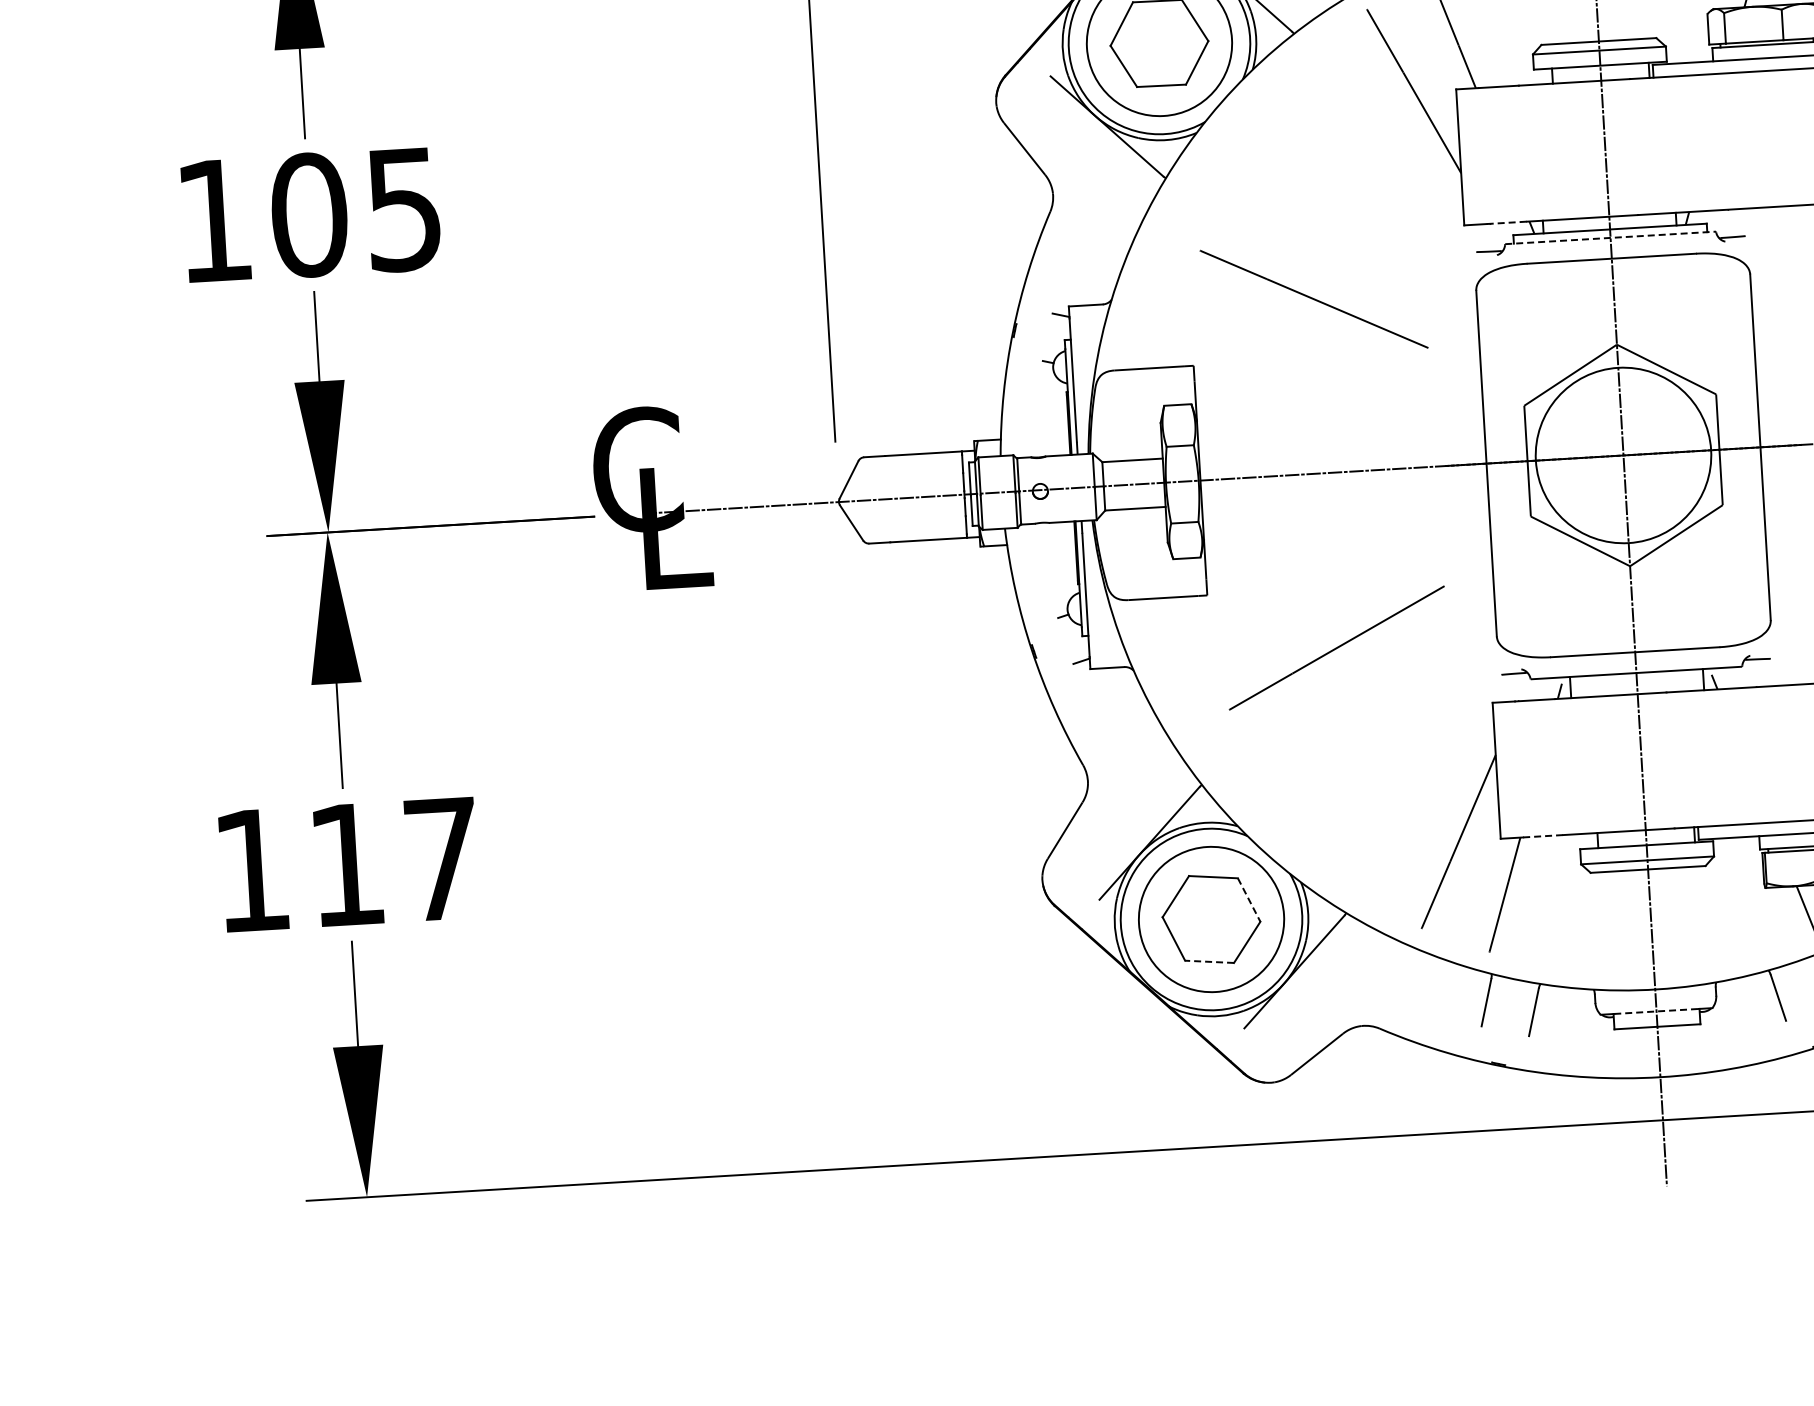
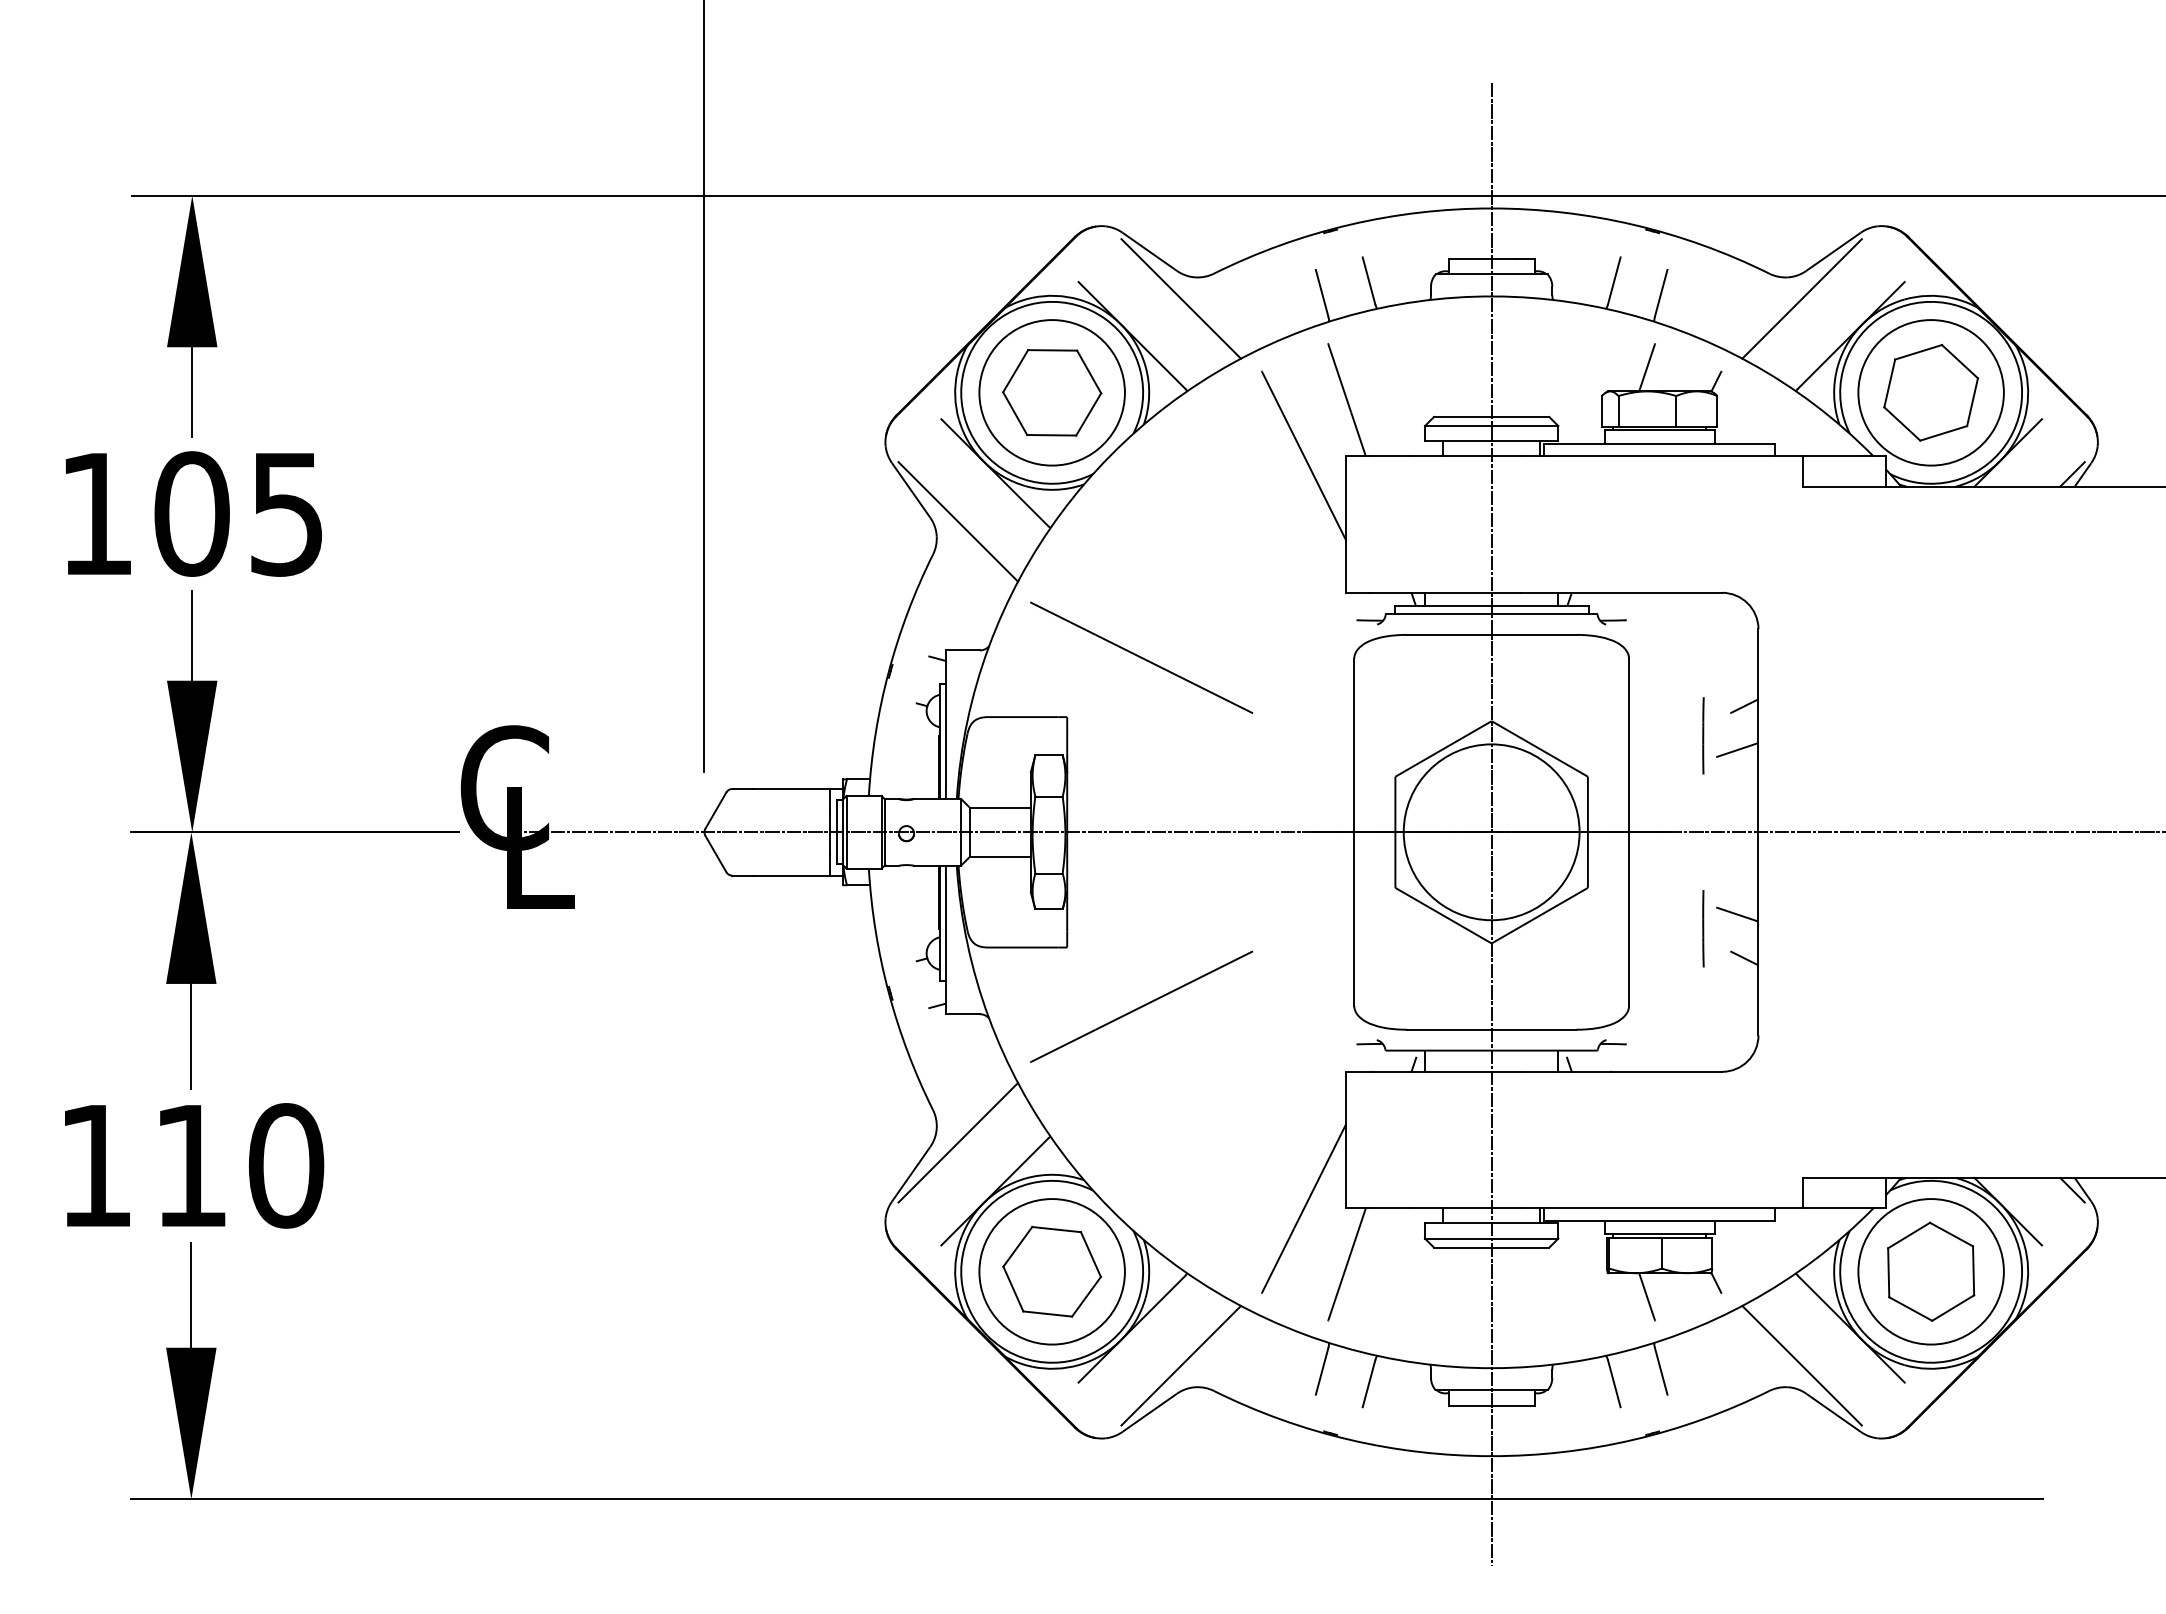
line: (1073, 177) -> (958, 521), added
line: (1507, 222) -> (1389, 592), dashed -> solid
line: (1610, 238) -> (1491, 614), dashed -> solid
line: (1314, 299) -> (1141, 657), moved
line: (1336, 647) -> (1141, 1006), moved
line: (1110, 796) -> (958, 1142), added
line: (1543, 836) -> (1389, 1208), dashed -> solid
text: (442, 858) -> (286, 1165), 117 -> 110
line: (1248, 899) -> (1090, 1254), dashed -> solid
line: (1209, 962) -> (1047, 1314), dashed -> solid
line: (1345, 1005) -> (1181, 1365), added
line: (1657, 1011) -> (1492, 1390), dashed -> solid

